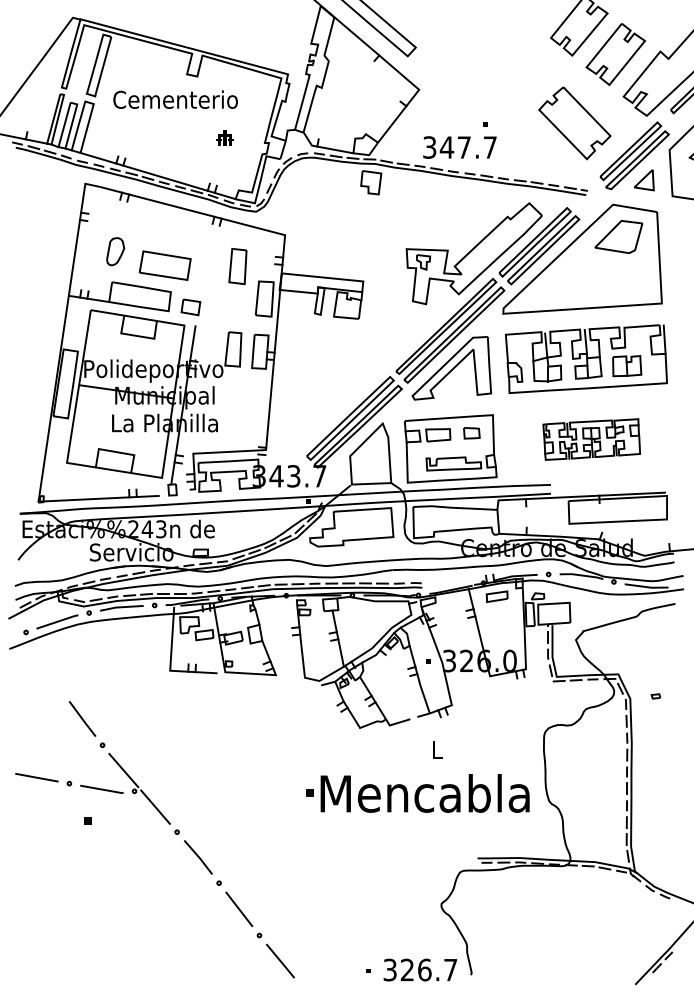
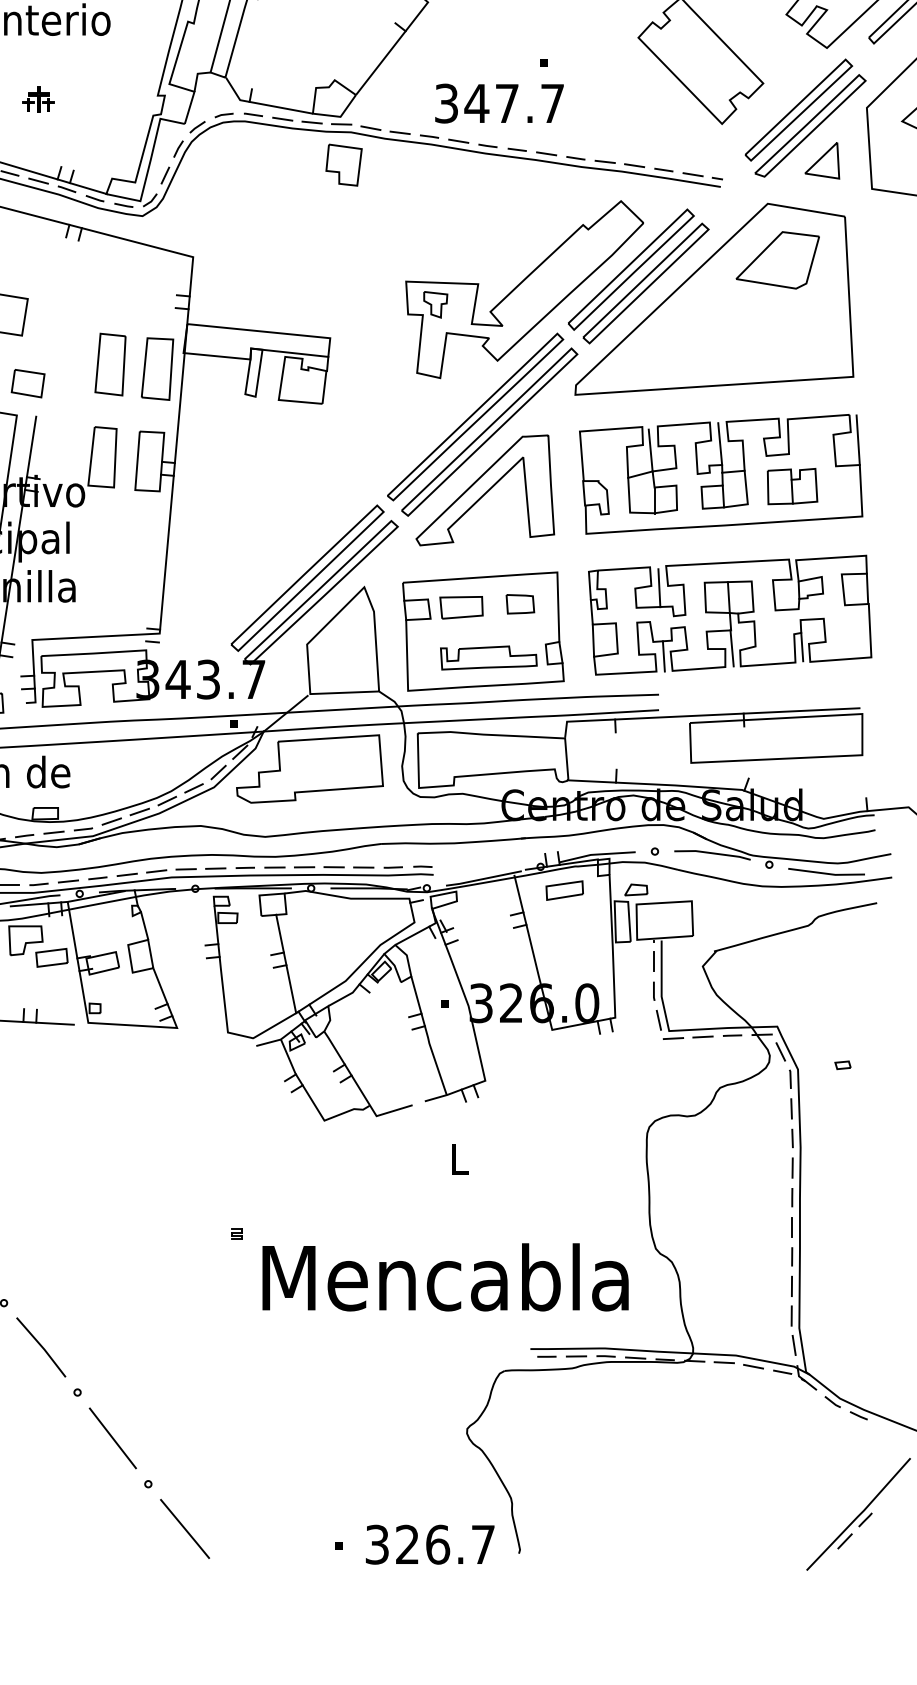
part: (224, 137) -> (37, 98), moved
part: (237, 266) -> (109, 364), moved
part: (591, 439) -> (730, 615), size x1.67
text: (424, 793) -> (444, 1277), moved

